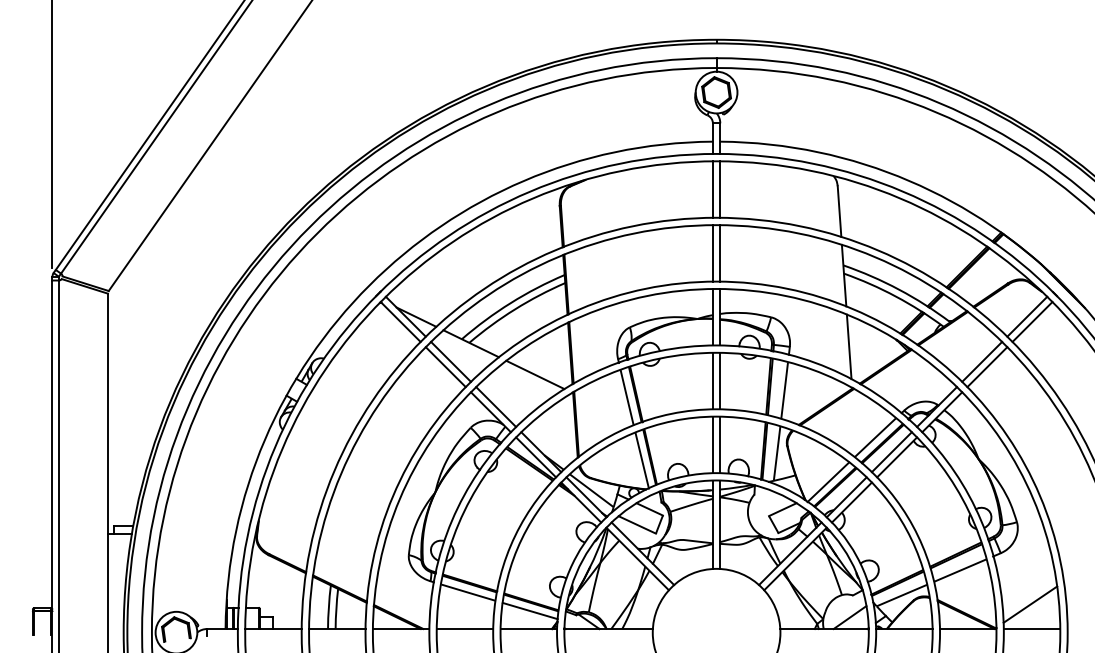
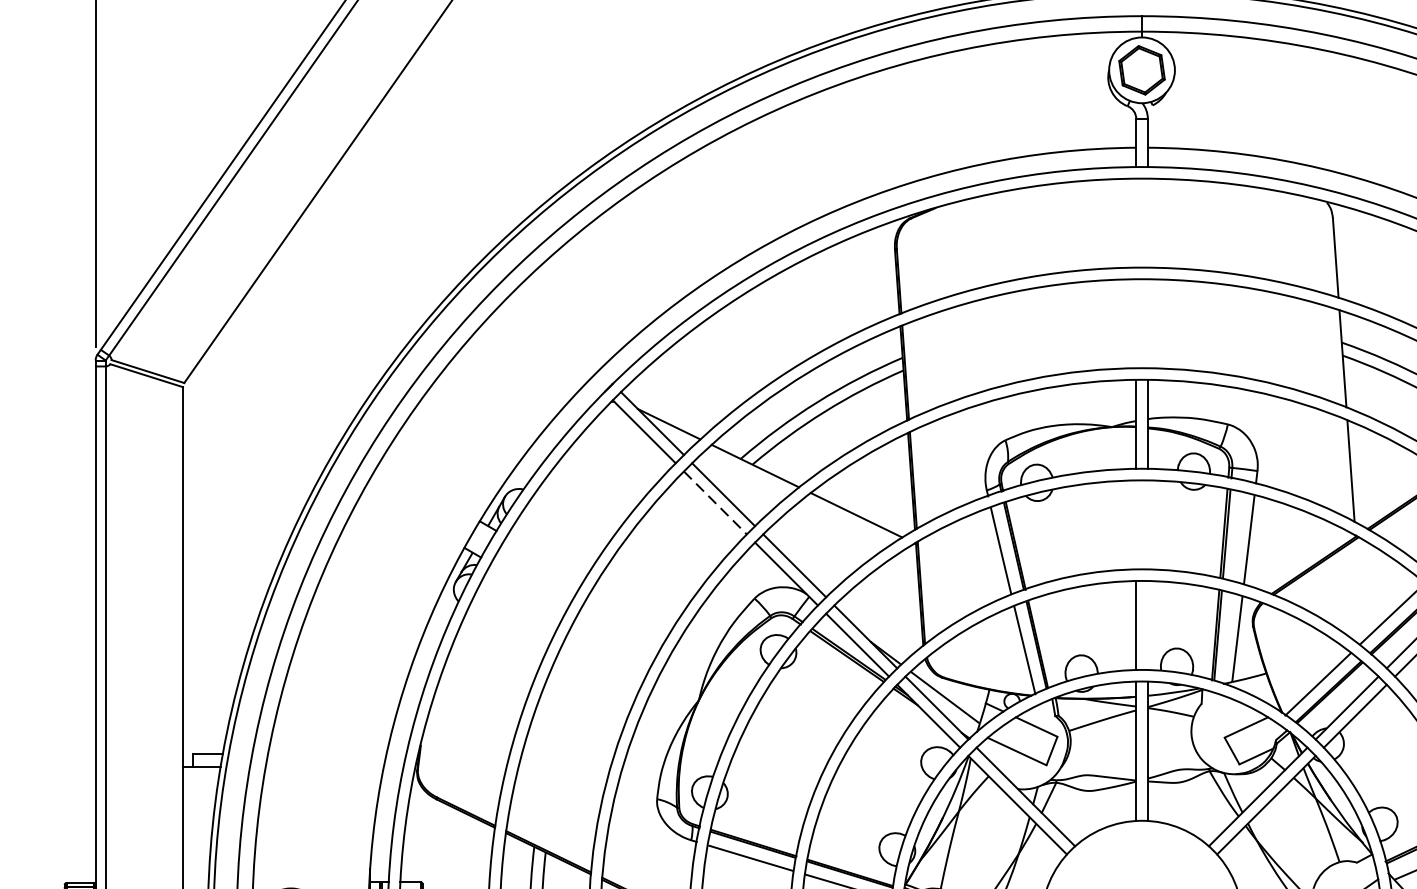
line: (712, 189) -> (1135, 223), removed
line: (720, 189) -> (1148, 223), removed
line: (712, 253) -> (1135, 323), removed
line: (720, 253) -> (1148, 323), removed
line: (446, 367) -> (716, 503), solid -> dashed
line: (712, 380) -> (1135, 524), removed
line: (720, 380) -> (1148, 524), removed
line: (720, 444) -> (1148, 624), removed

